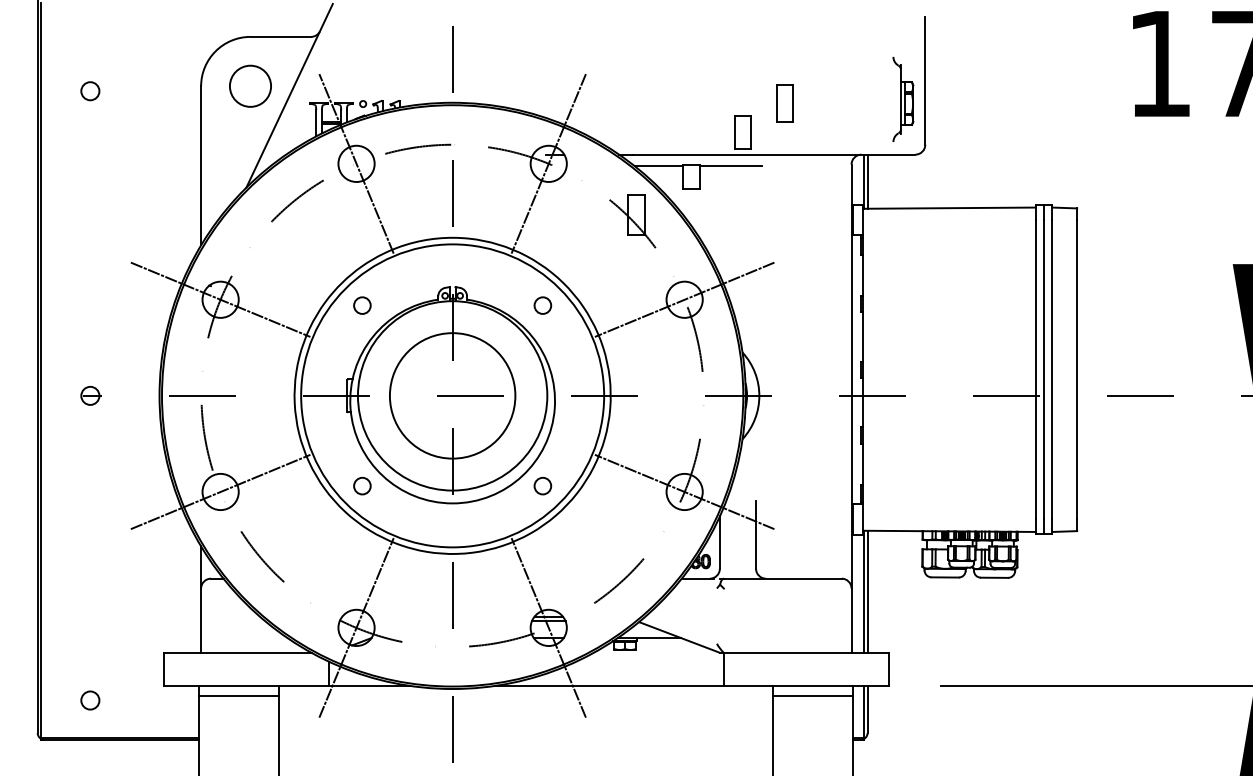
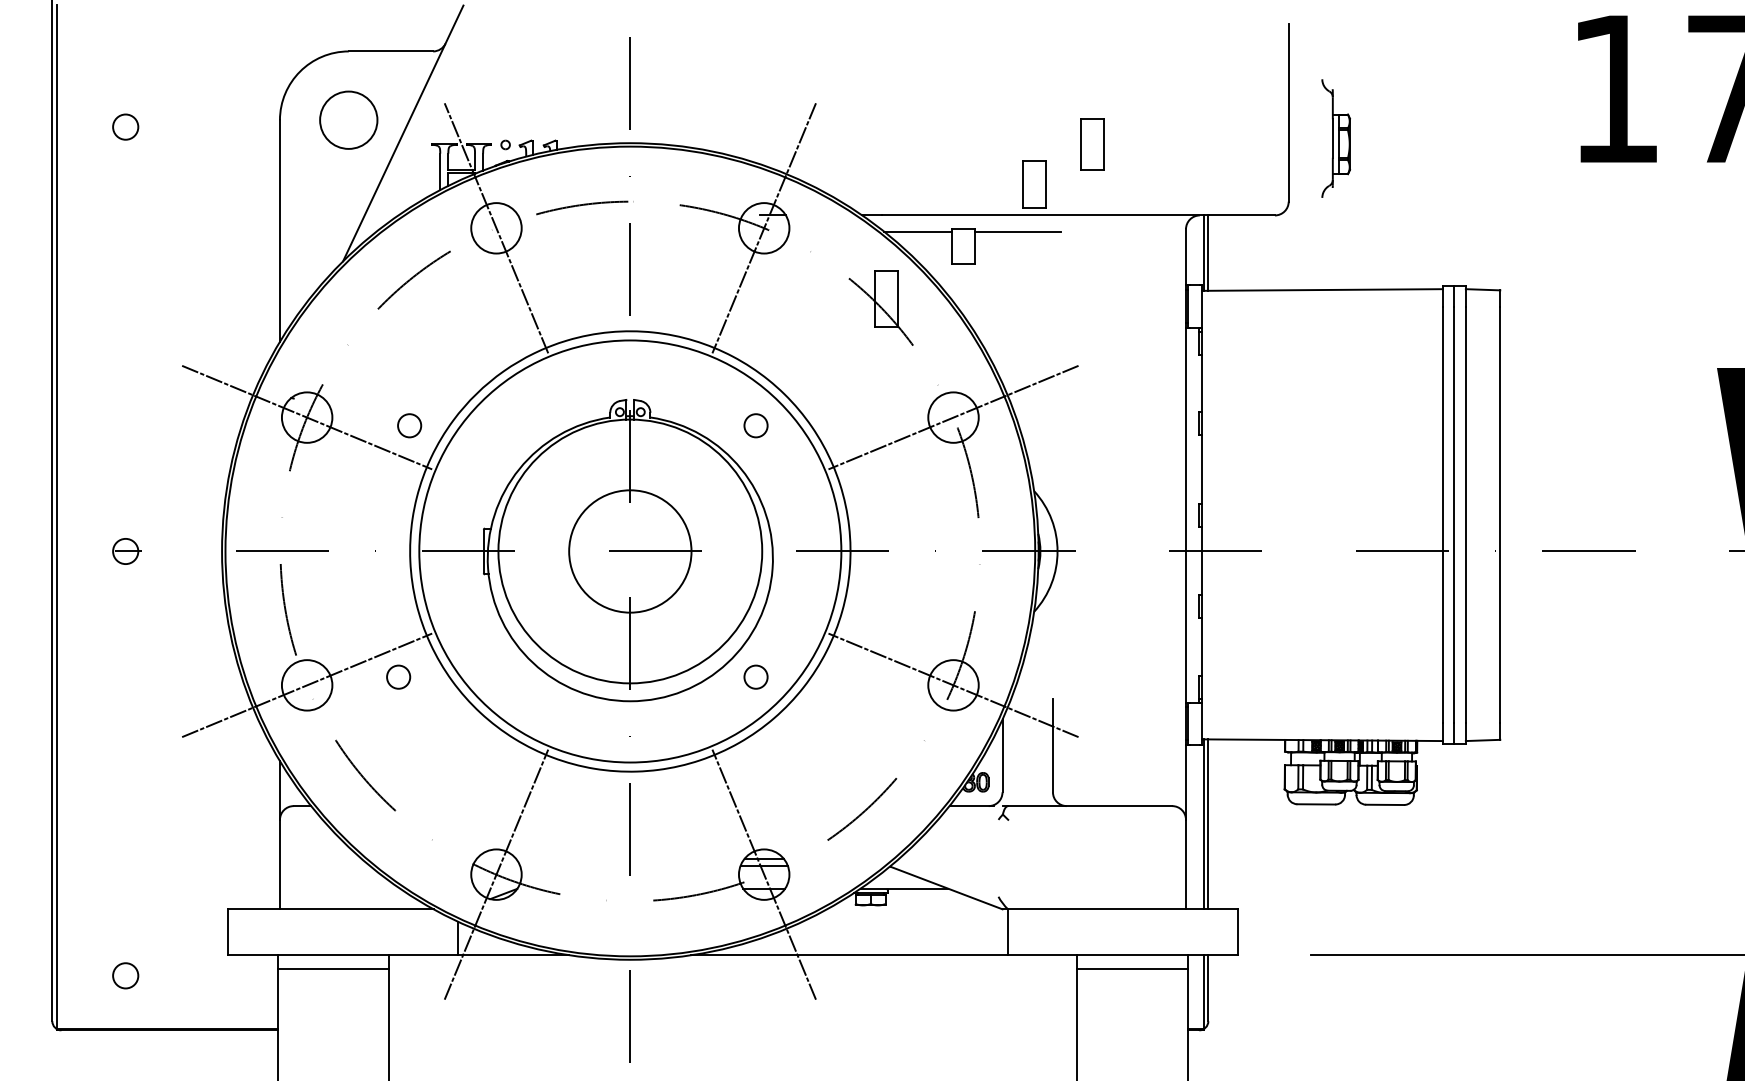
part: (902, 99) -> (1335, 138), moved
circle: (362, 305) -> (409, 425), moved
circle: (452, 395) -> (629, 551), size x0.7
circle: (362, 485) -> (398, 676), moved

